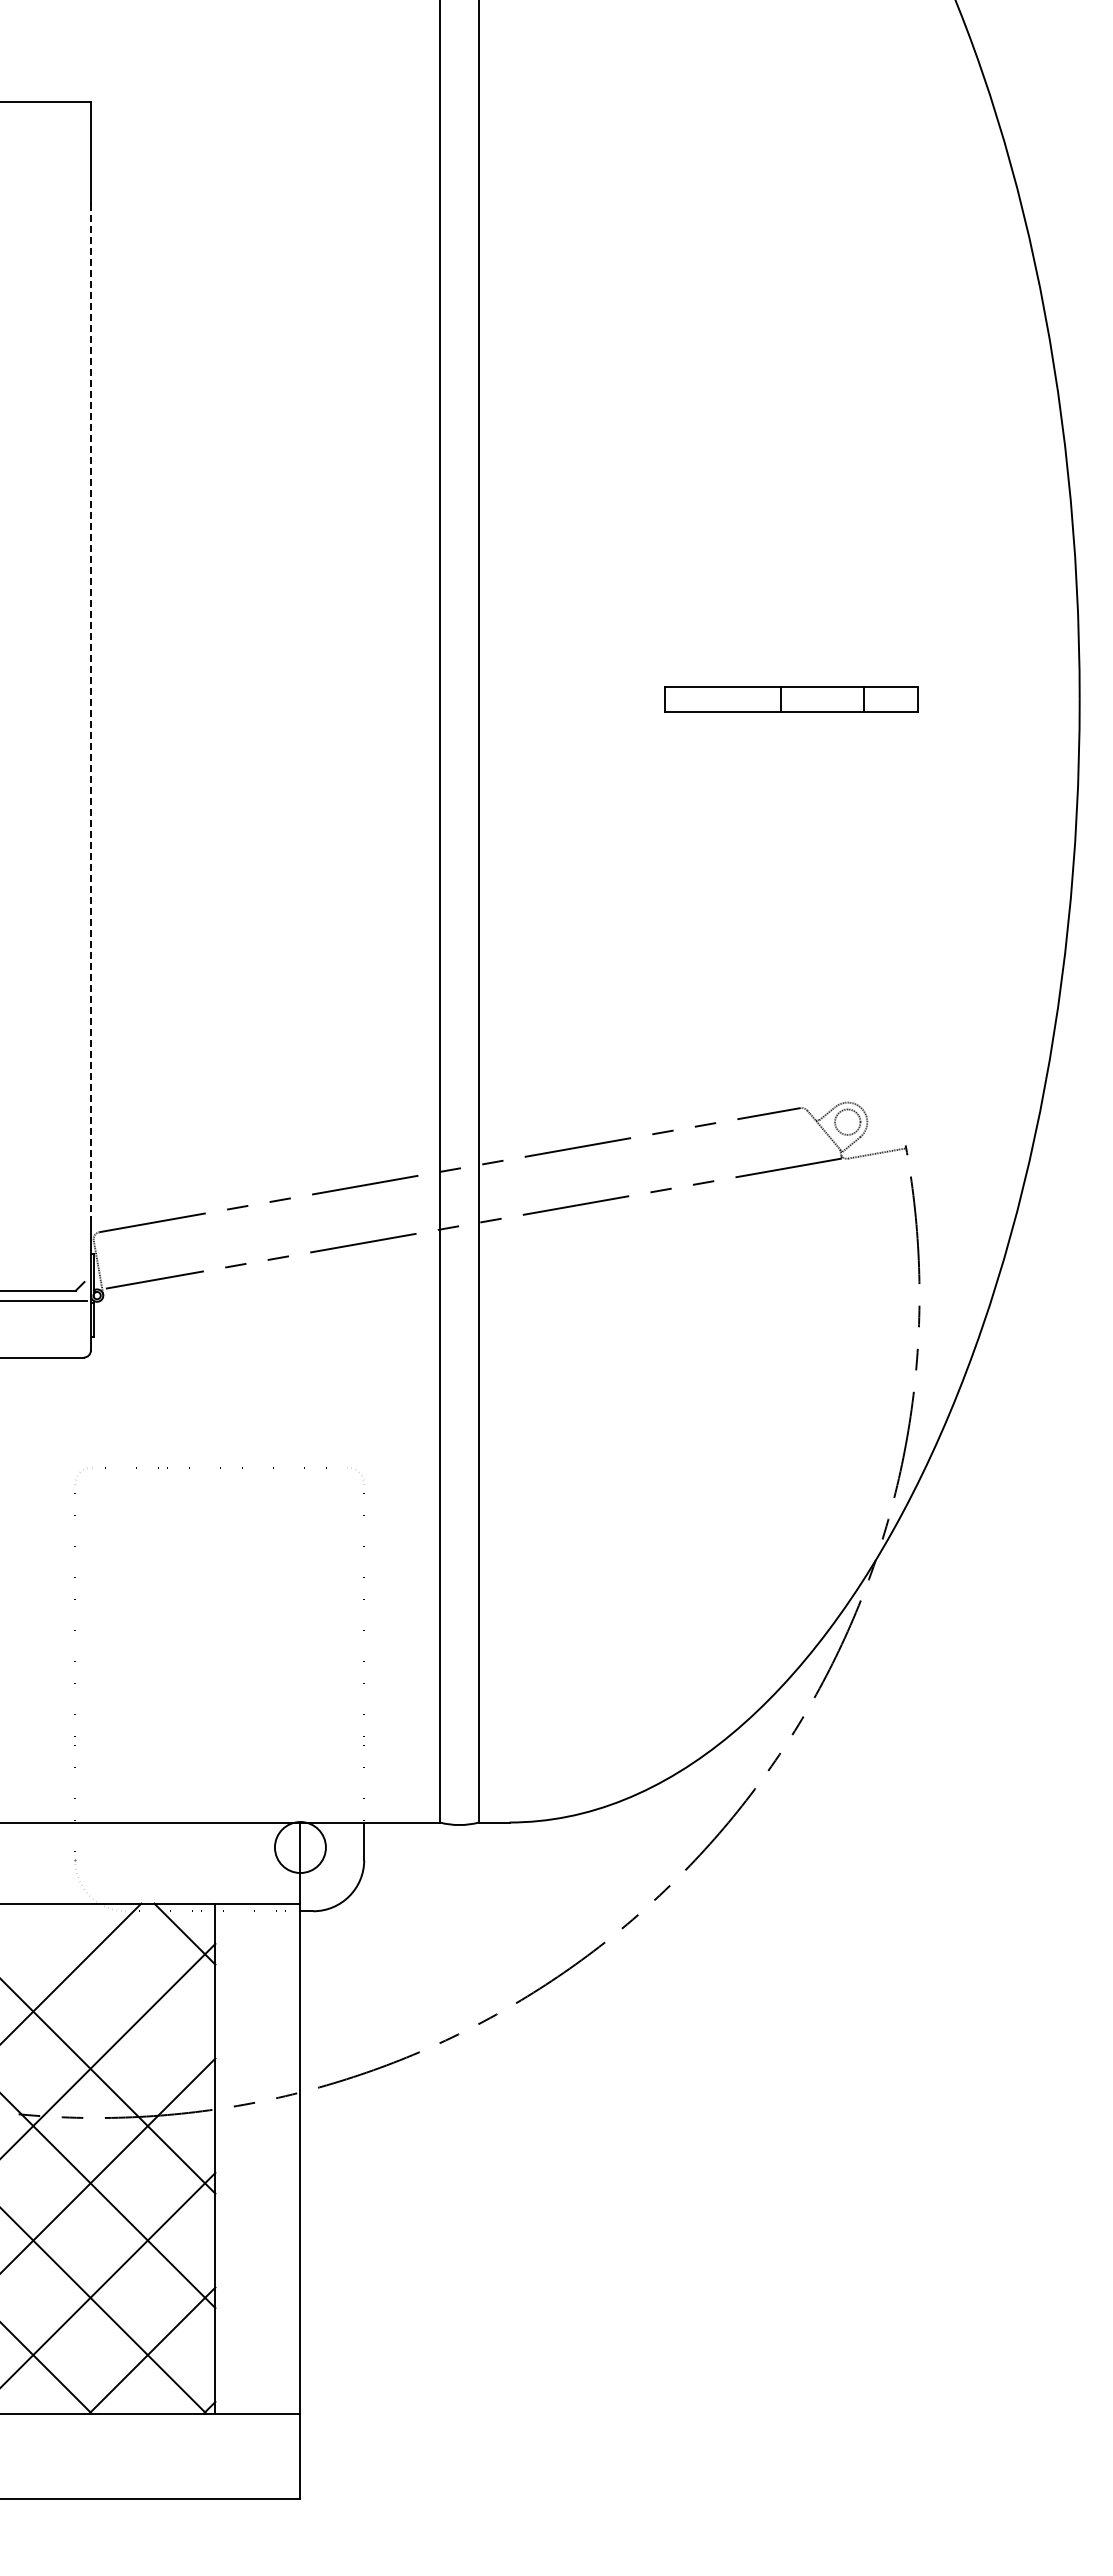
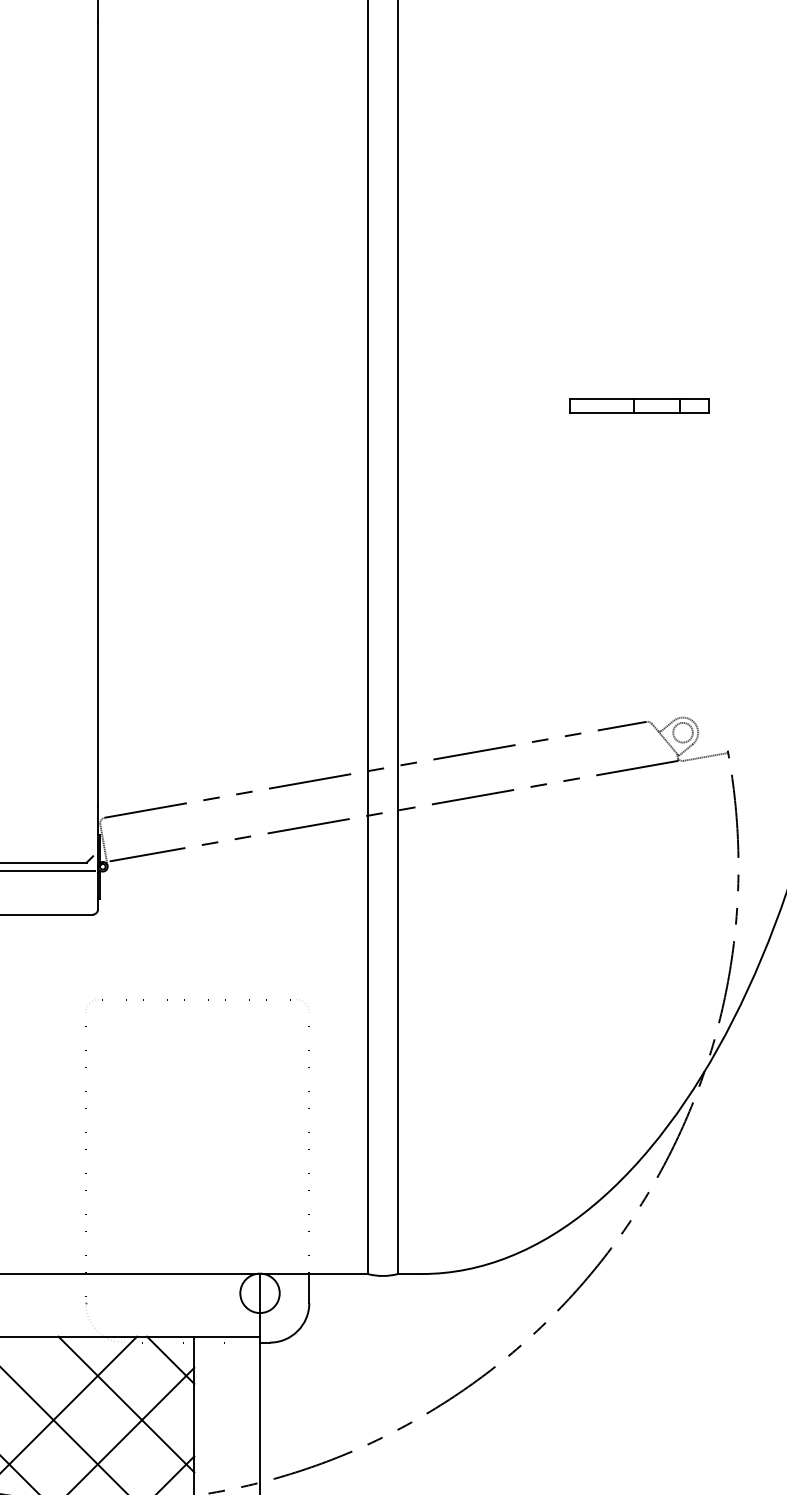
part: (791, 699) -> (639, 406), size x0.71
line: (90, 711) -> (97, 415), dashed -> solid
line: (127, 1991) -> (126, 1404), added

